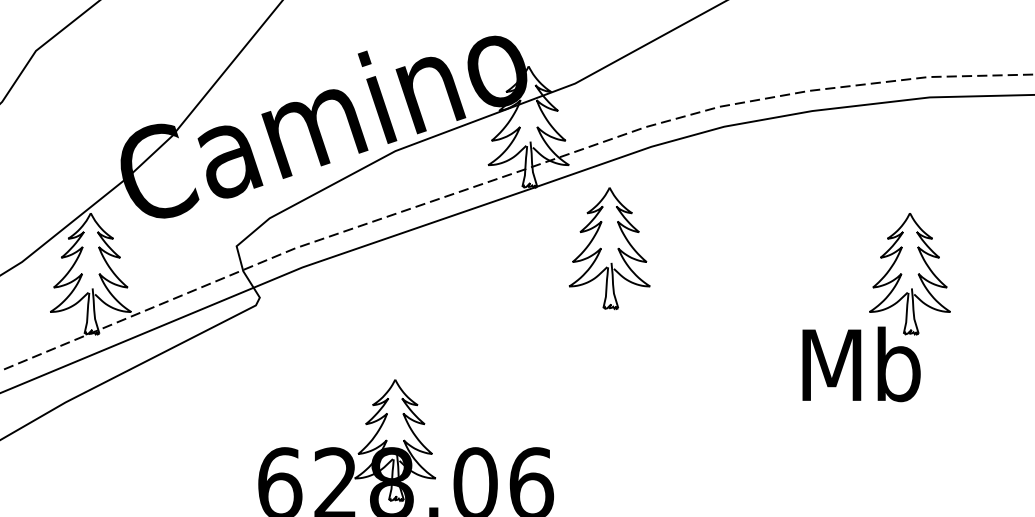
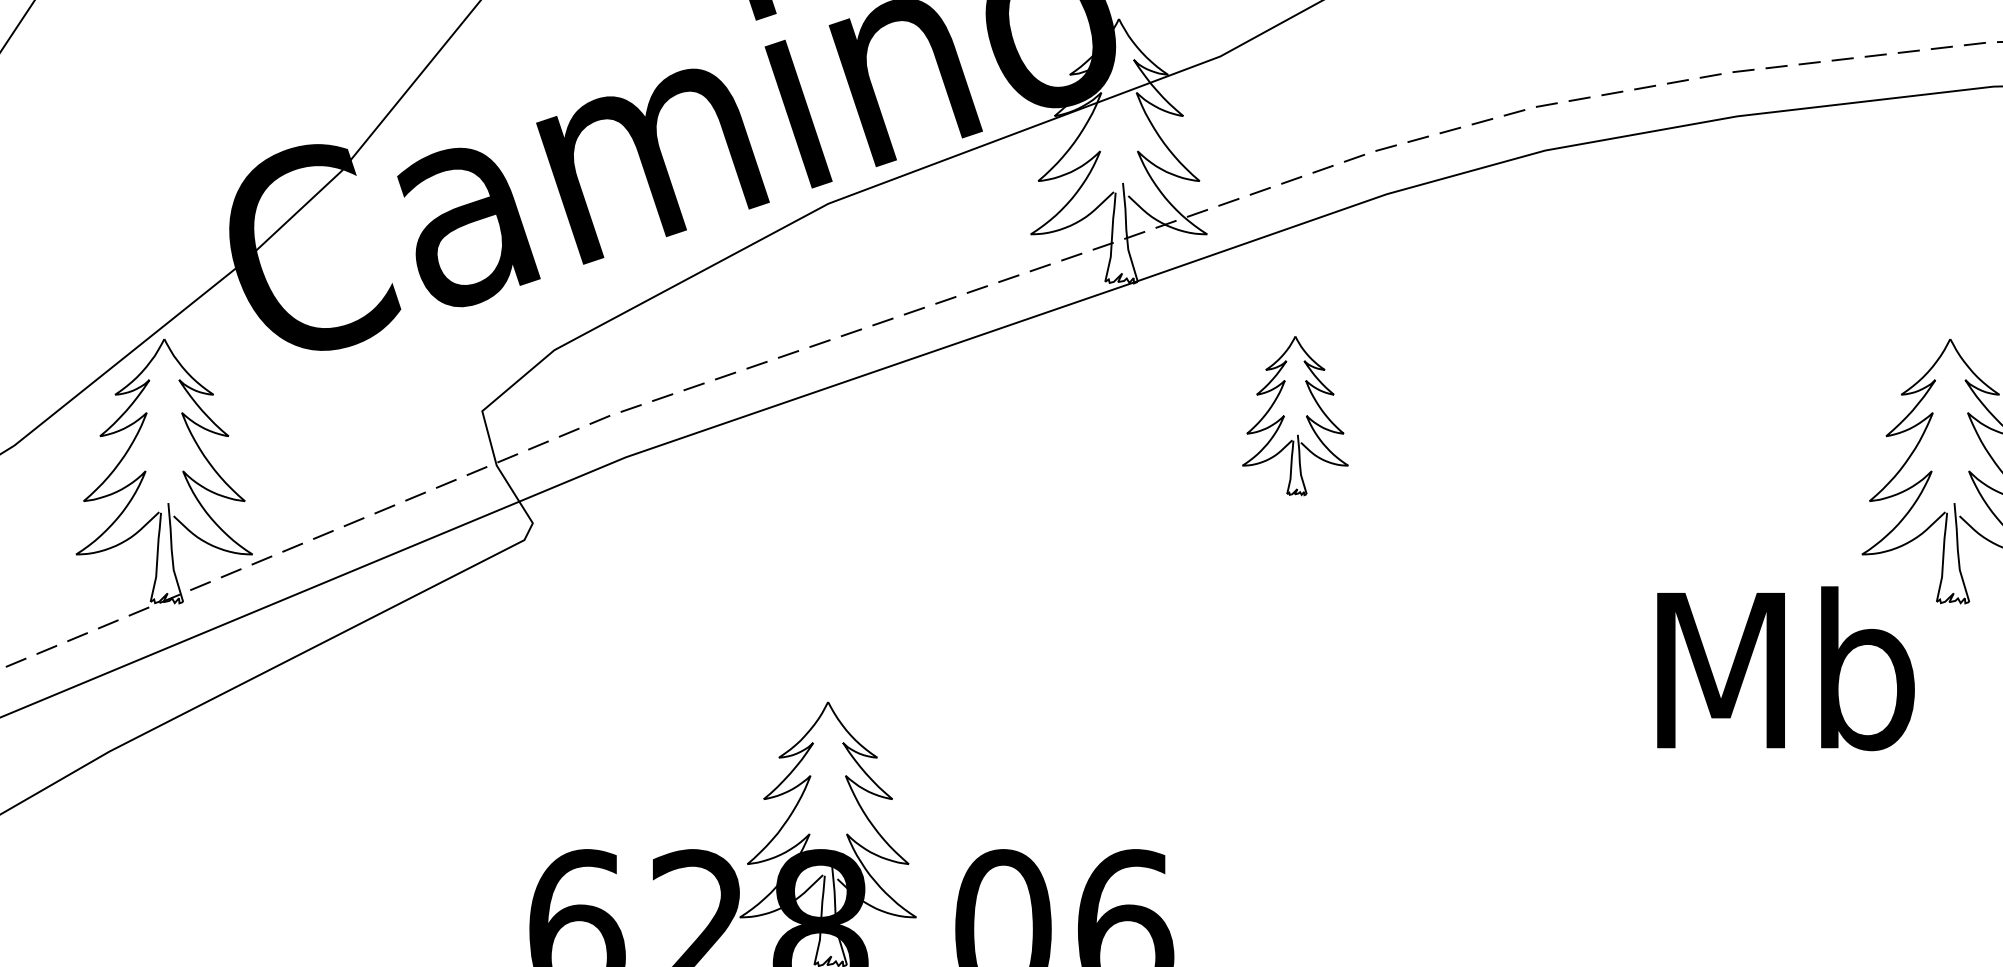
part: (609, 248) -> (1295, 416), size x0.6
text: (861, 364) -> (1785, 668), moved

